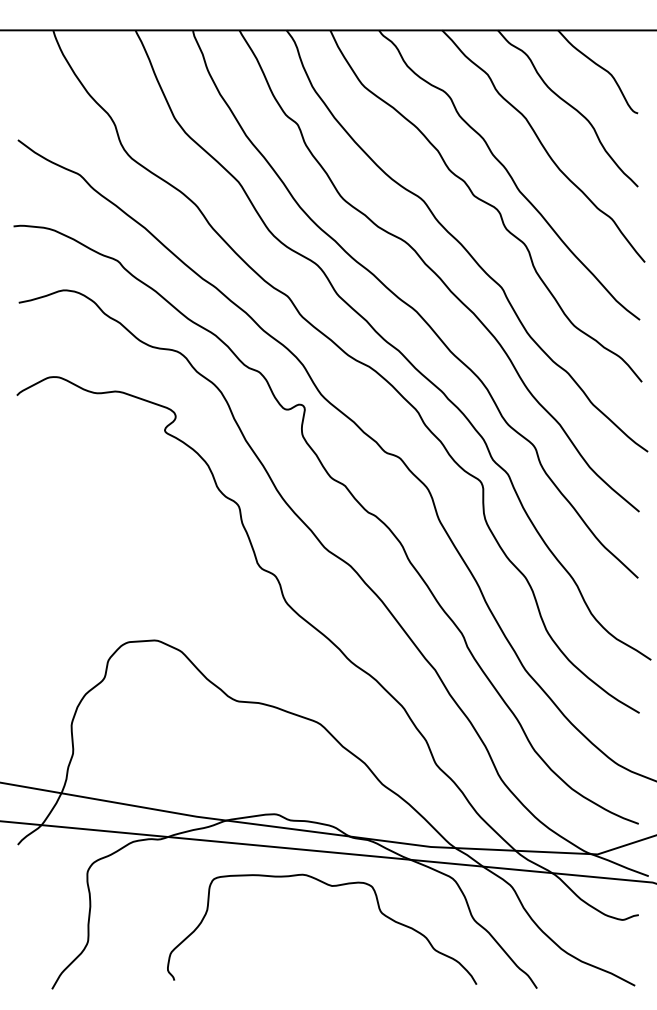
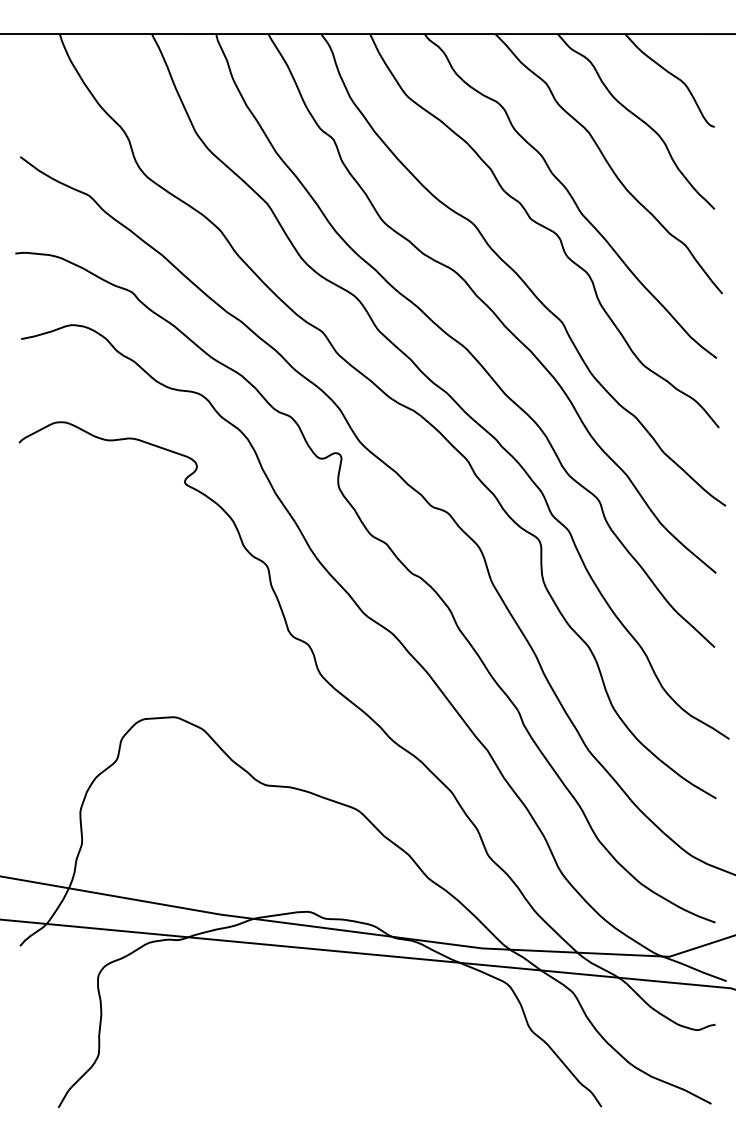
curve: (329, 886) -> (369, 992), removed

